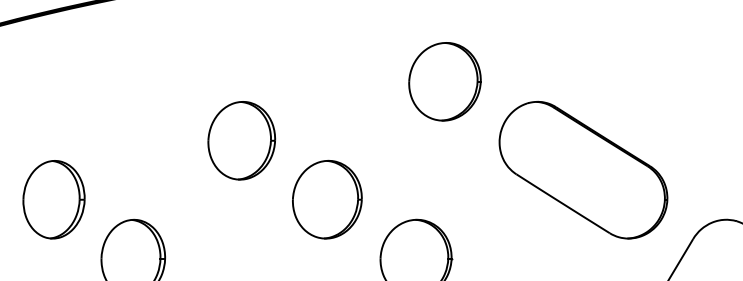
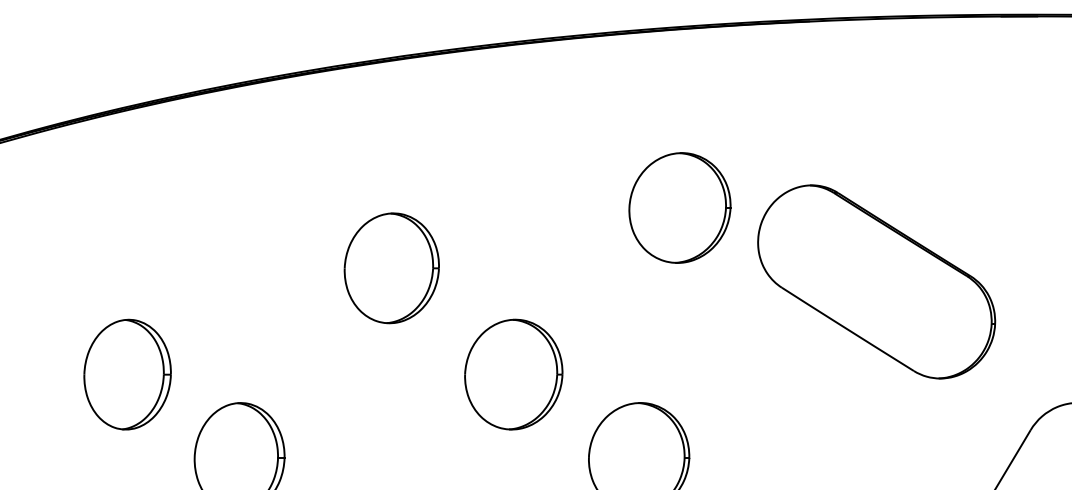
part: (241, 140) -> (391, 268), moved
part: (583, 169) -> (876, 281), moved

